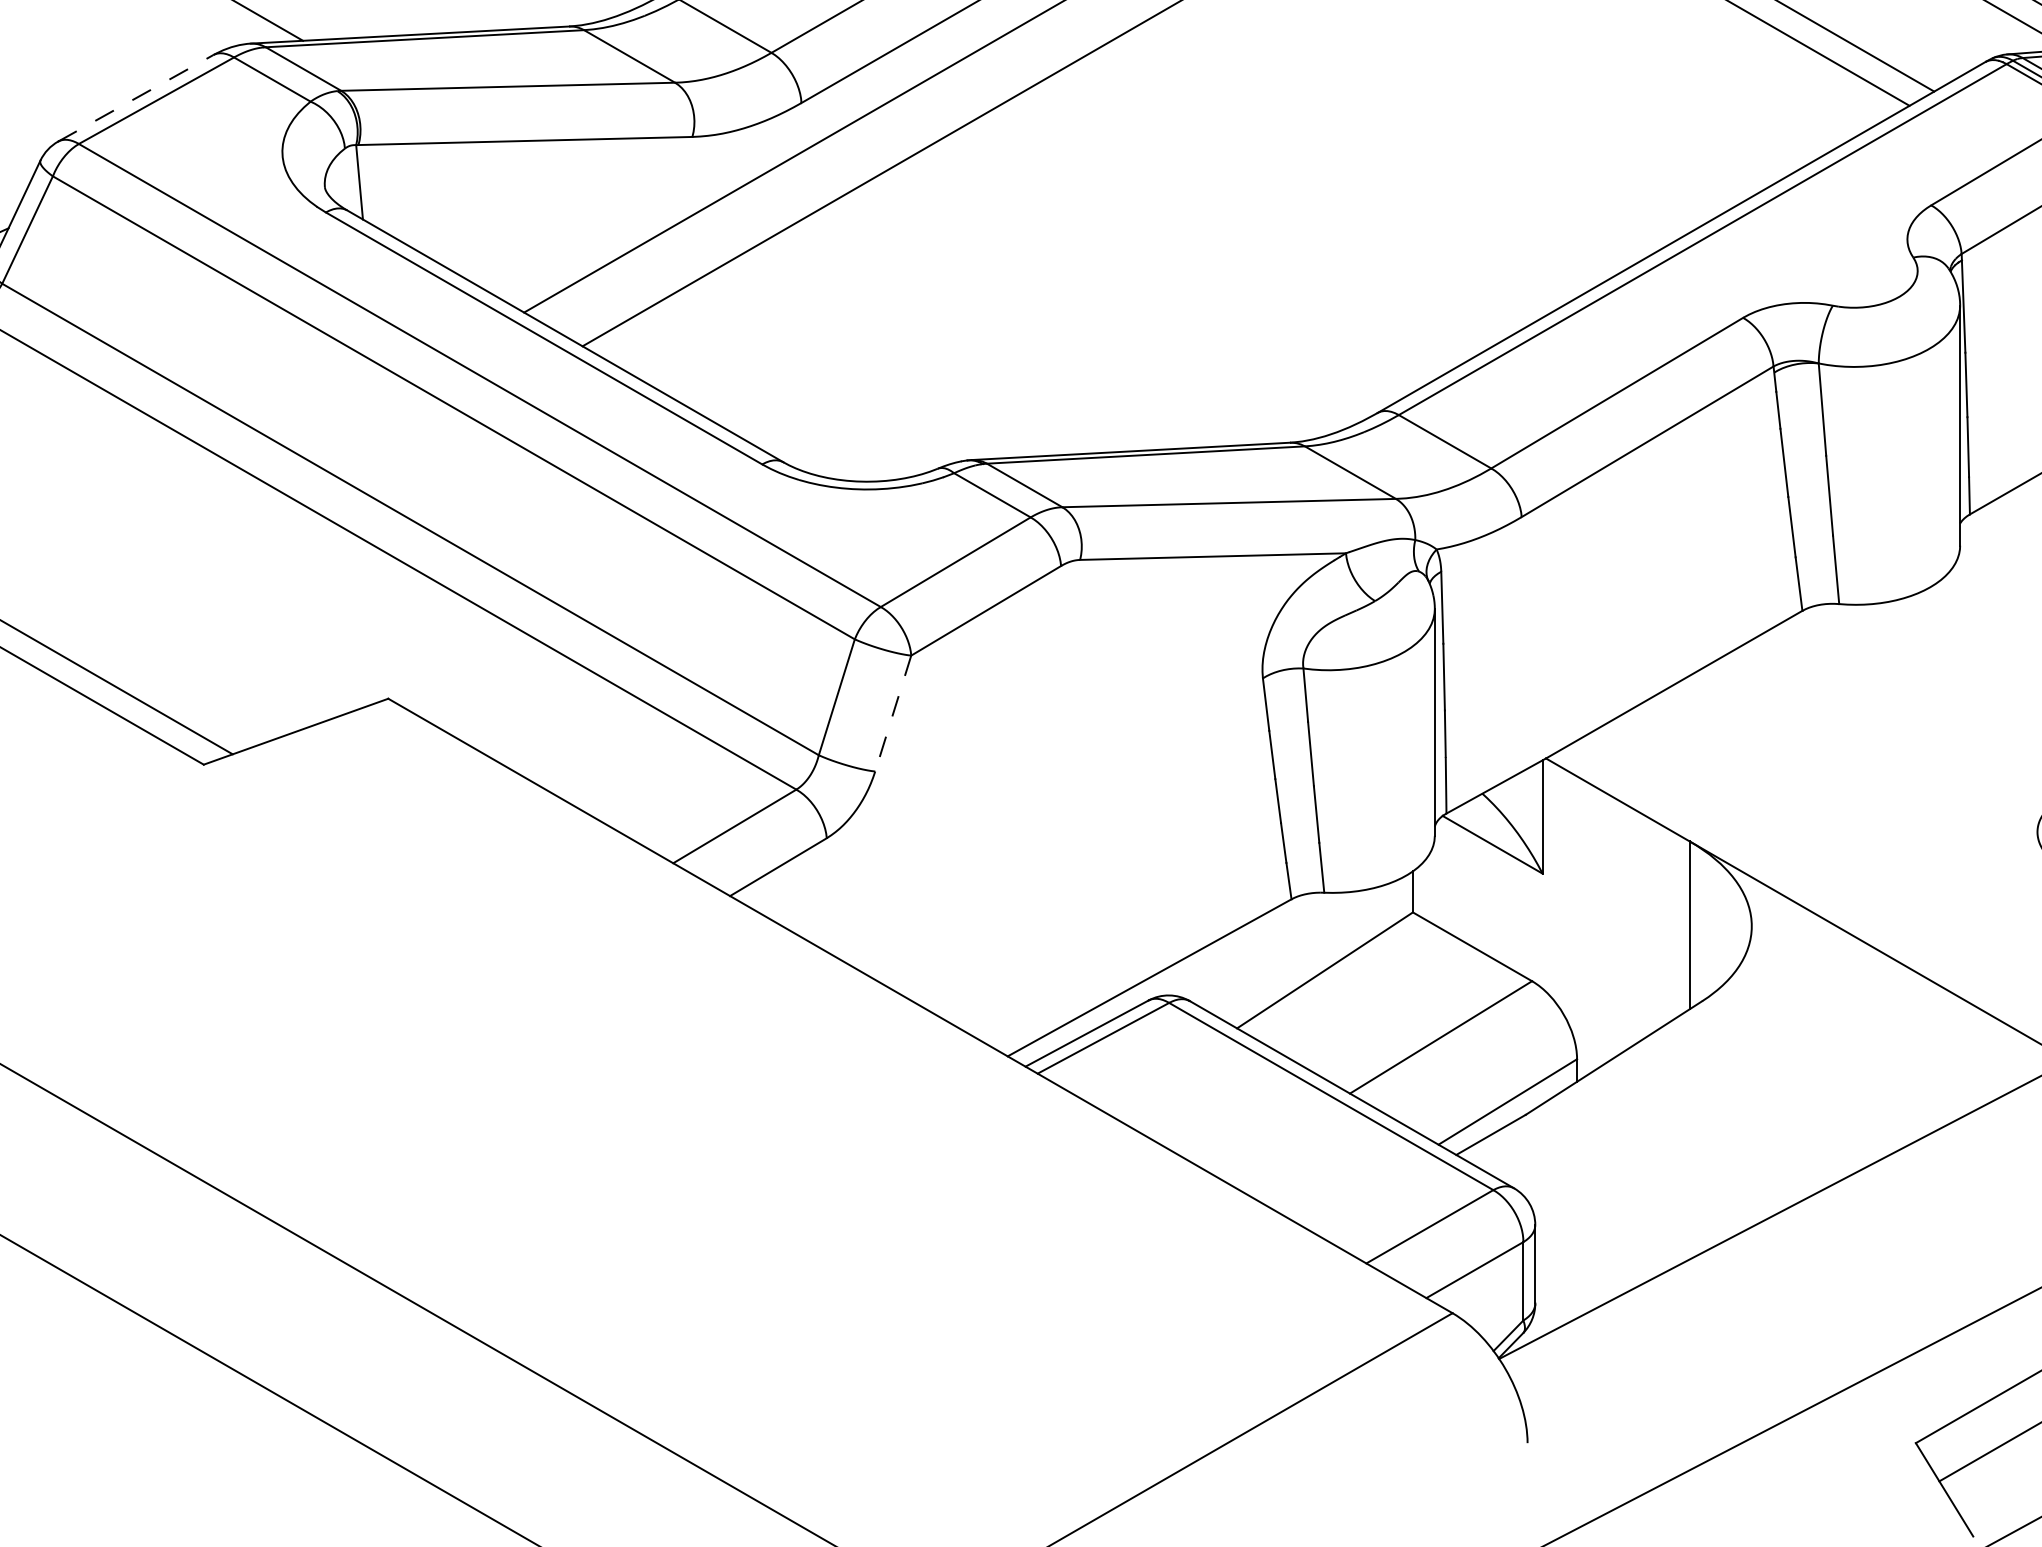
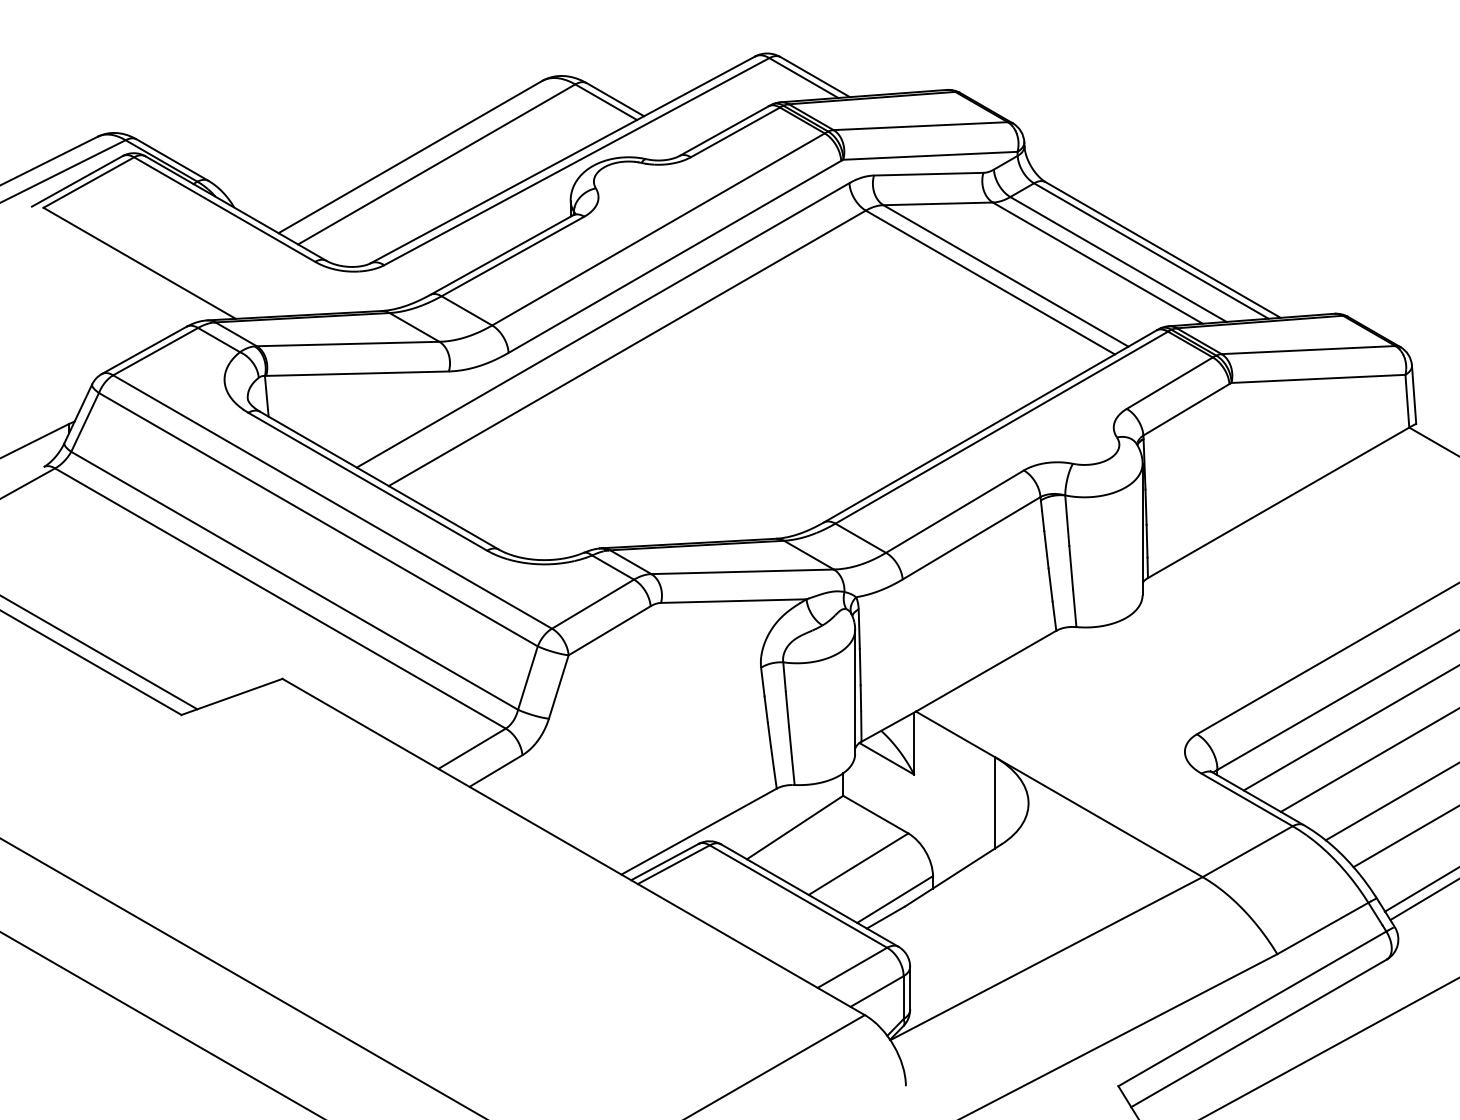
line: (136, 98) -> (144, 350), dashed -> solid
line: (892, 714) -> (558, 687), dashed -> solid

